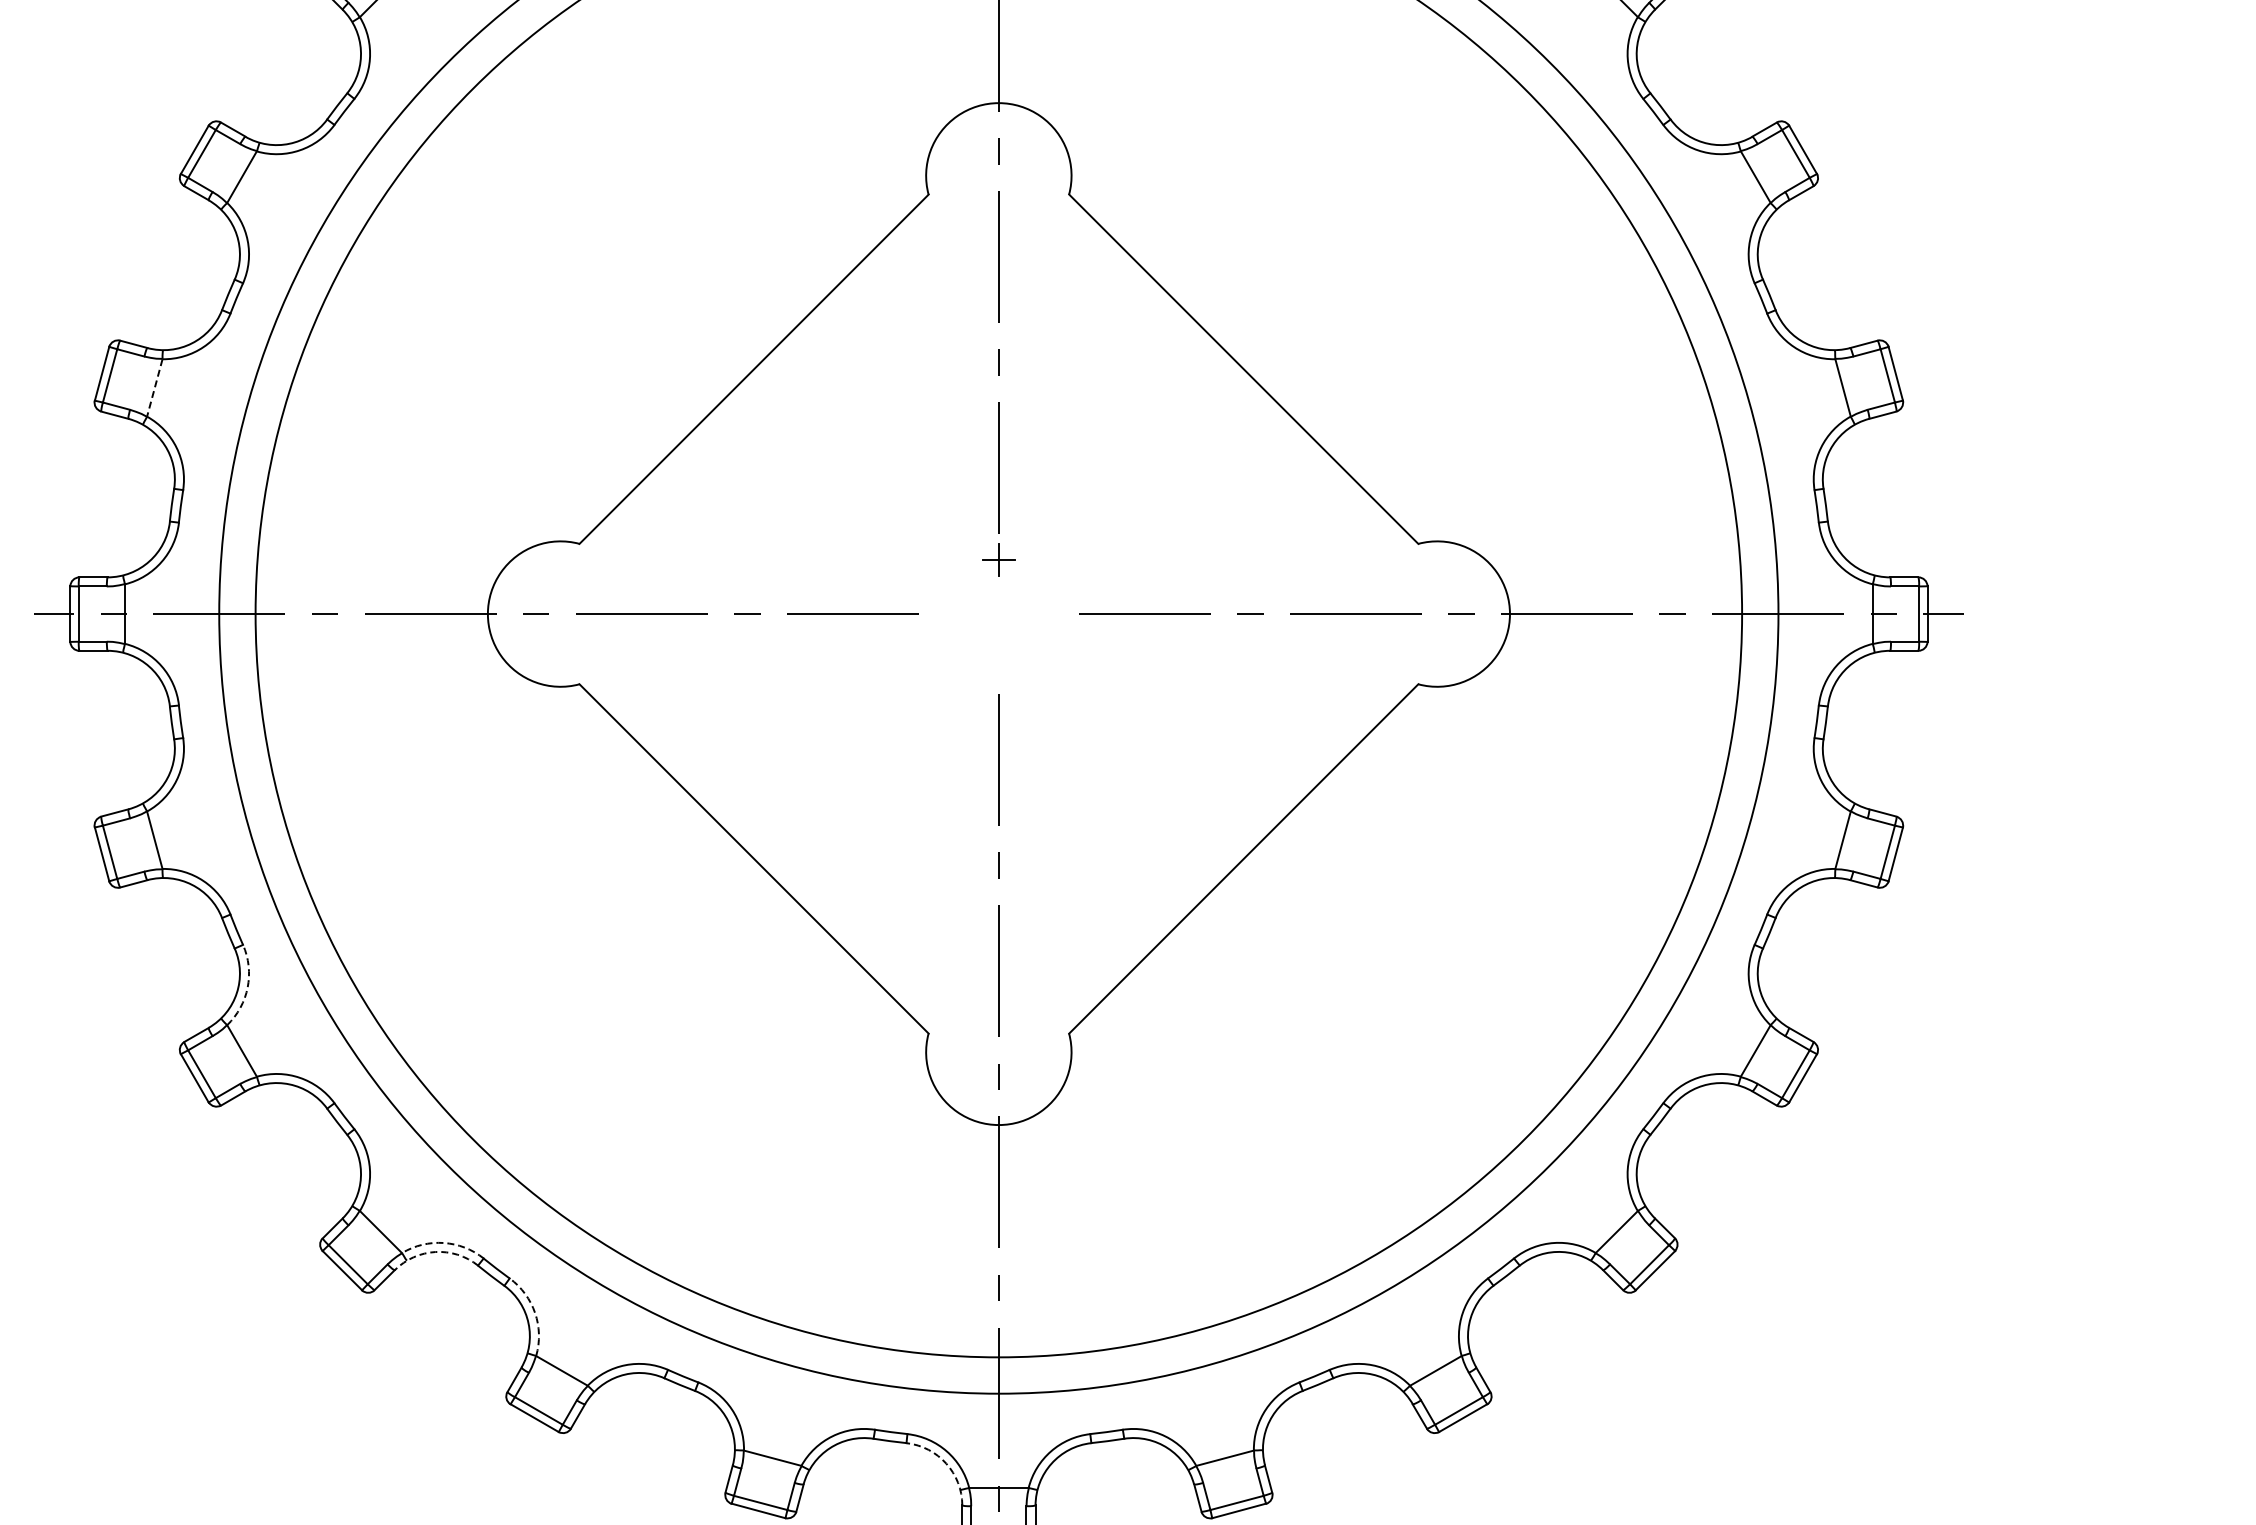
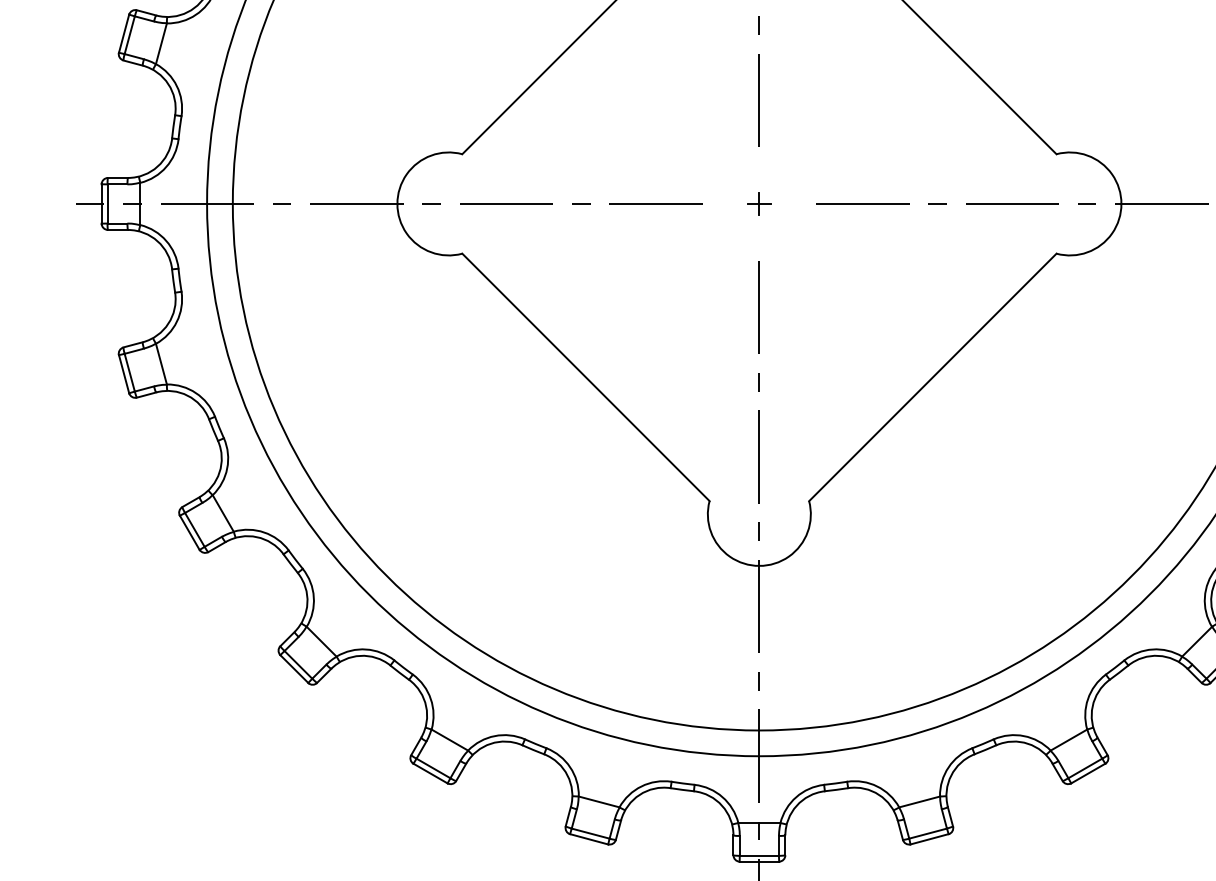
line: (154, 387) -> (161, 43), dashed -> solid
part: (998, 559) -> (759, 203), moved
arc: (247, 987) -> (227, 468), dashed -> solid
arc: (443, 1243) -> (365, 649), dashed -> solid
arc: (435, 1252) -> (360, 656), dashed -> solid
arc: (535, 1313) -> (431, 699), dashed -> solid
arc: (946, 1463) -> (722, 805), dashed -> solid

